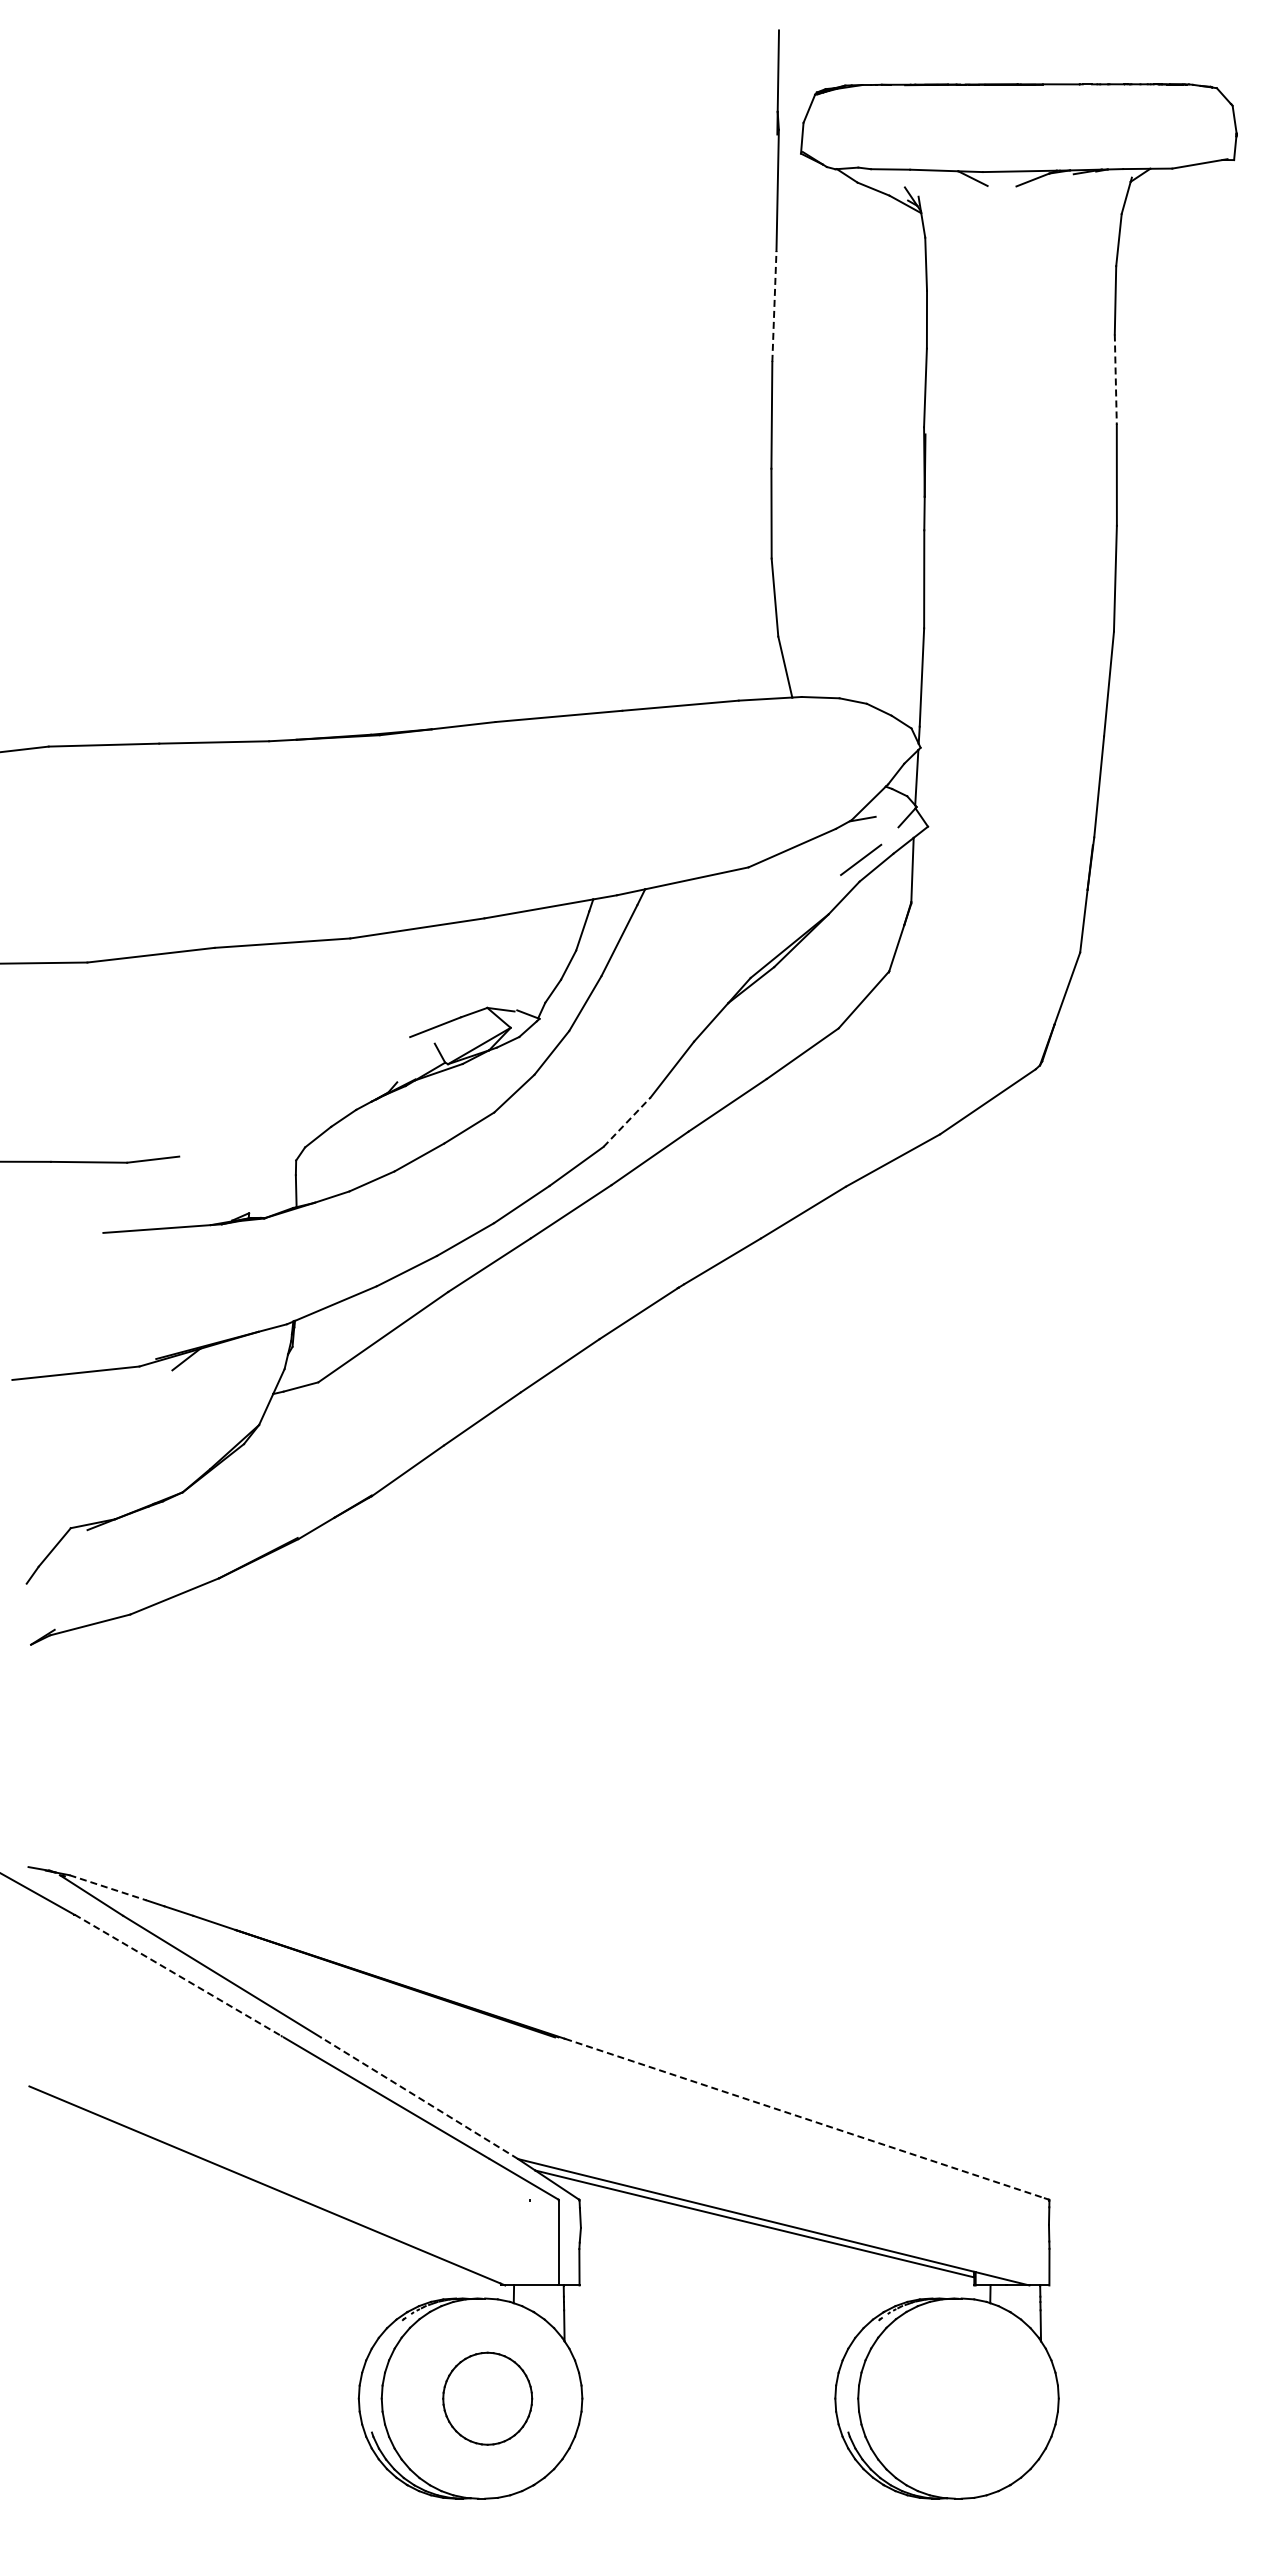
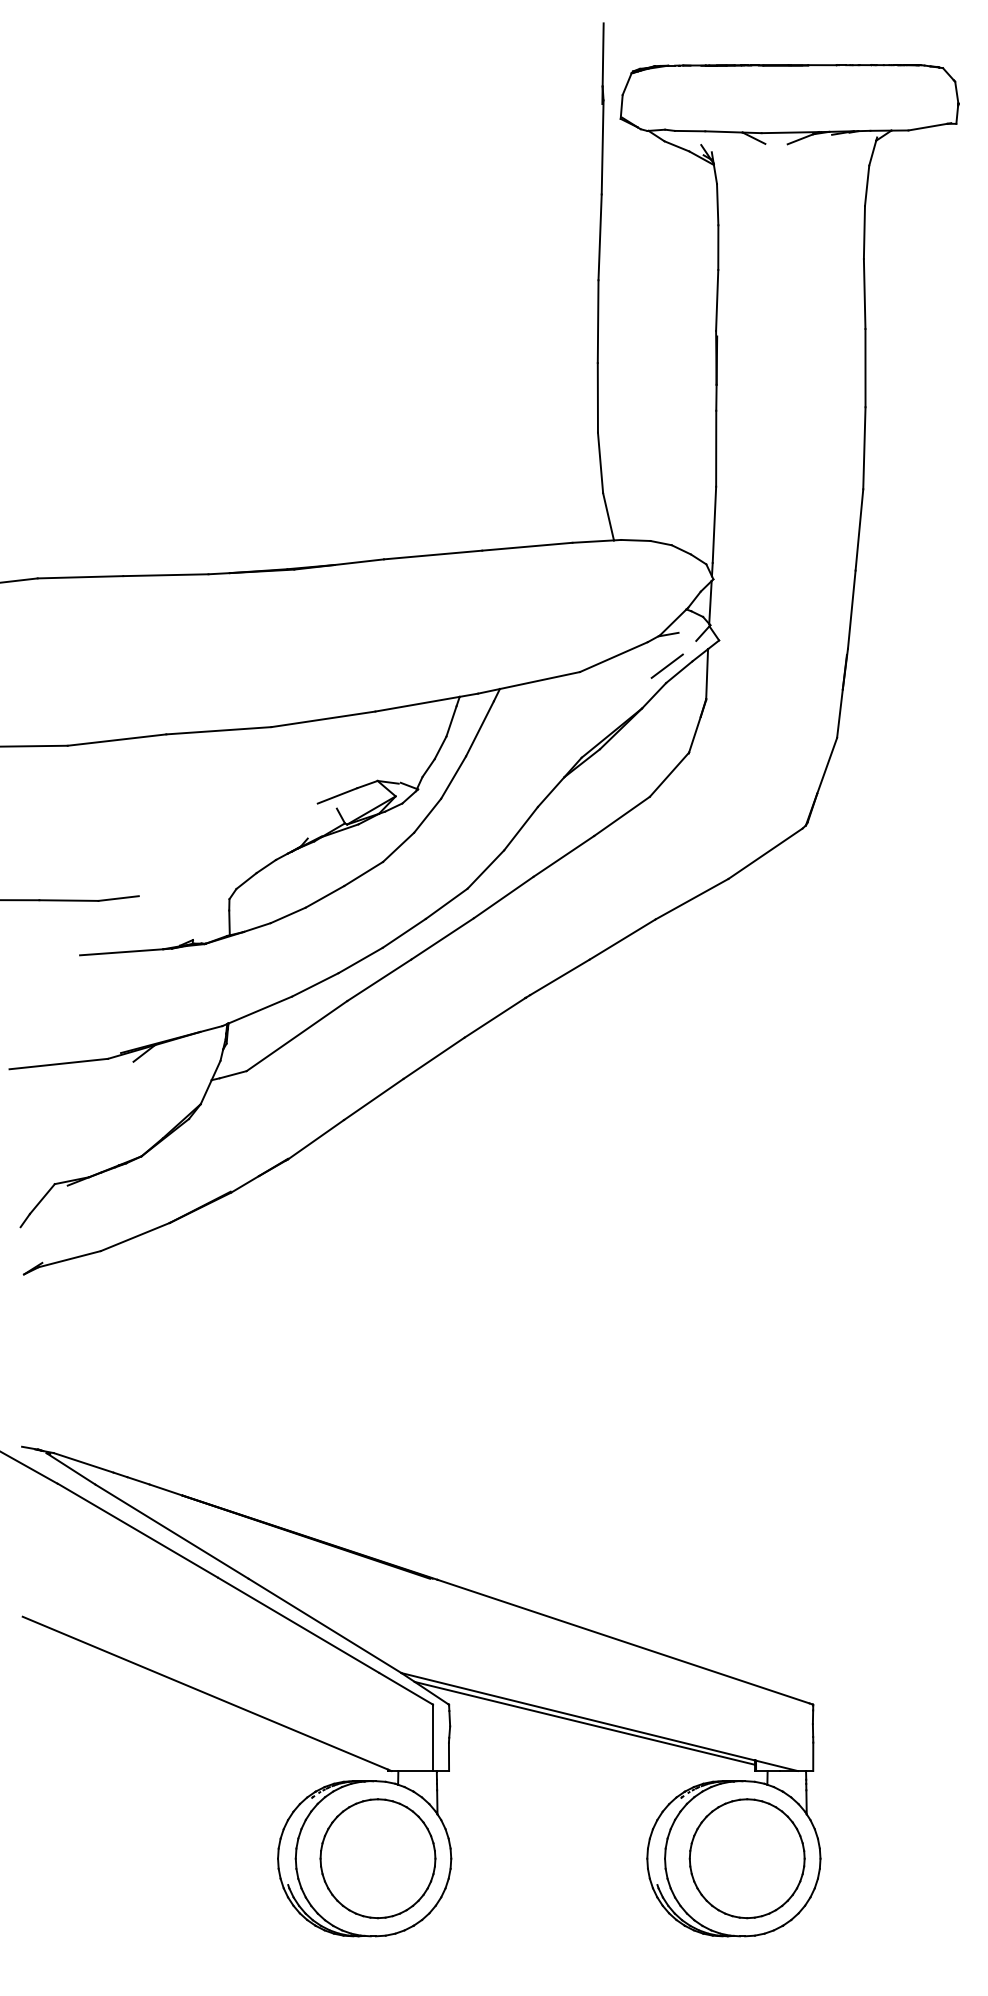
line: (774, 306) -> (600, 237), dashed -> solid
line: (1115, 380) -> (864, 294), dashed -> solid
line: (627, 1121) -> (486, 868), dashed -> solid
line: (108, 1887) -> (84, 1462), dashed -> solid
line: (178, 1975) -> (138, 1530), dashed -> solid
line: (419, 2098) -> (325, 1626), dashed -> solid
line: (805, 2118) -> (624, 1641), dashed -> solid
part: (487, 2398) -> (377, 1858), size x1.67
part: (964, 2398) -> (747, 1858), added

